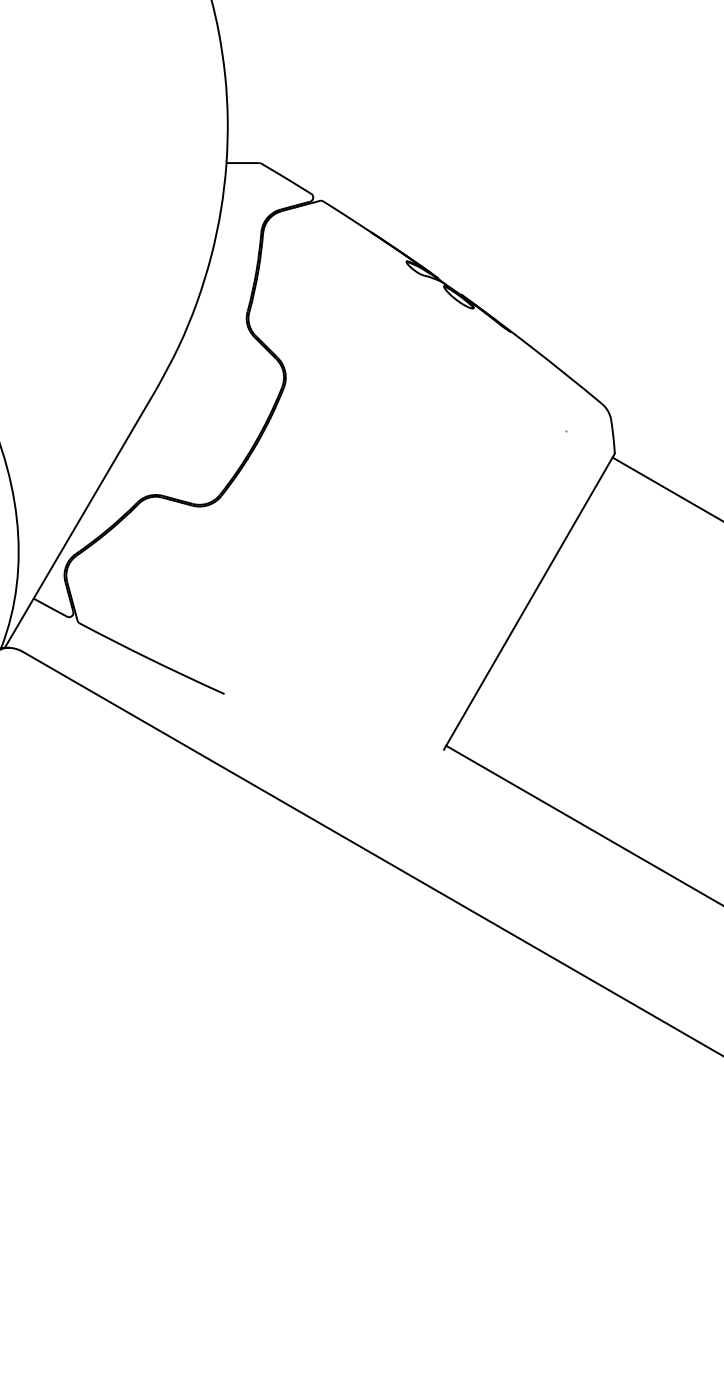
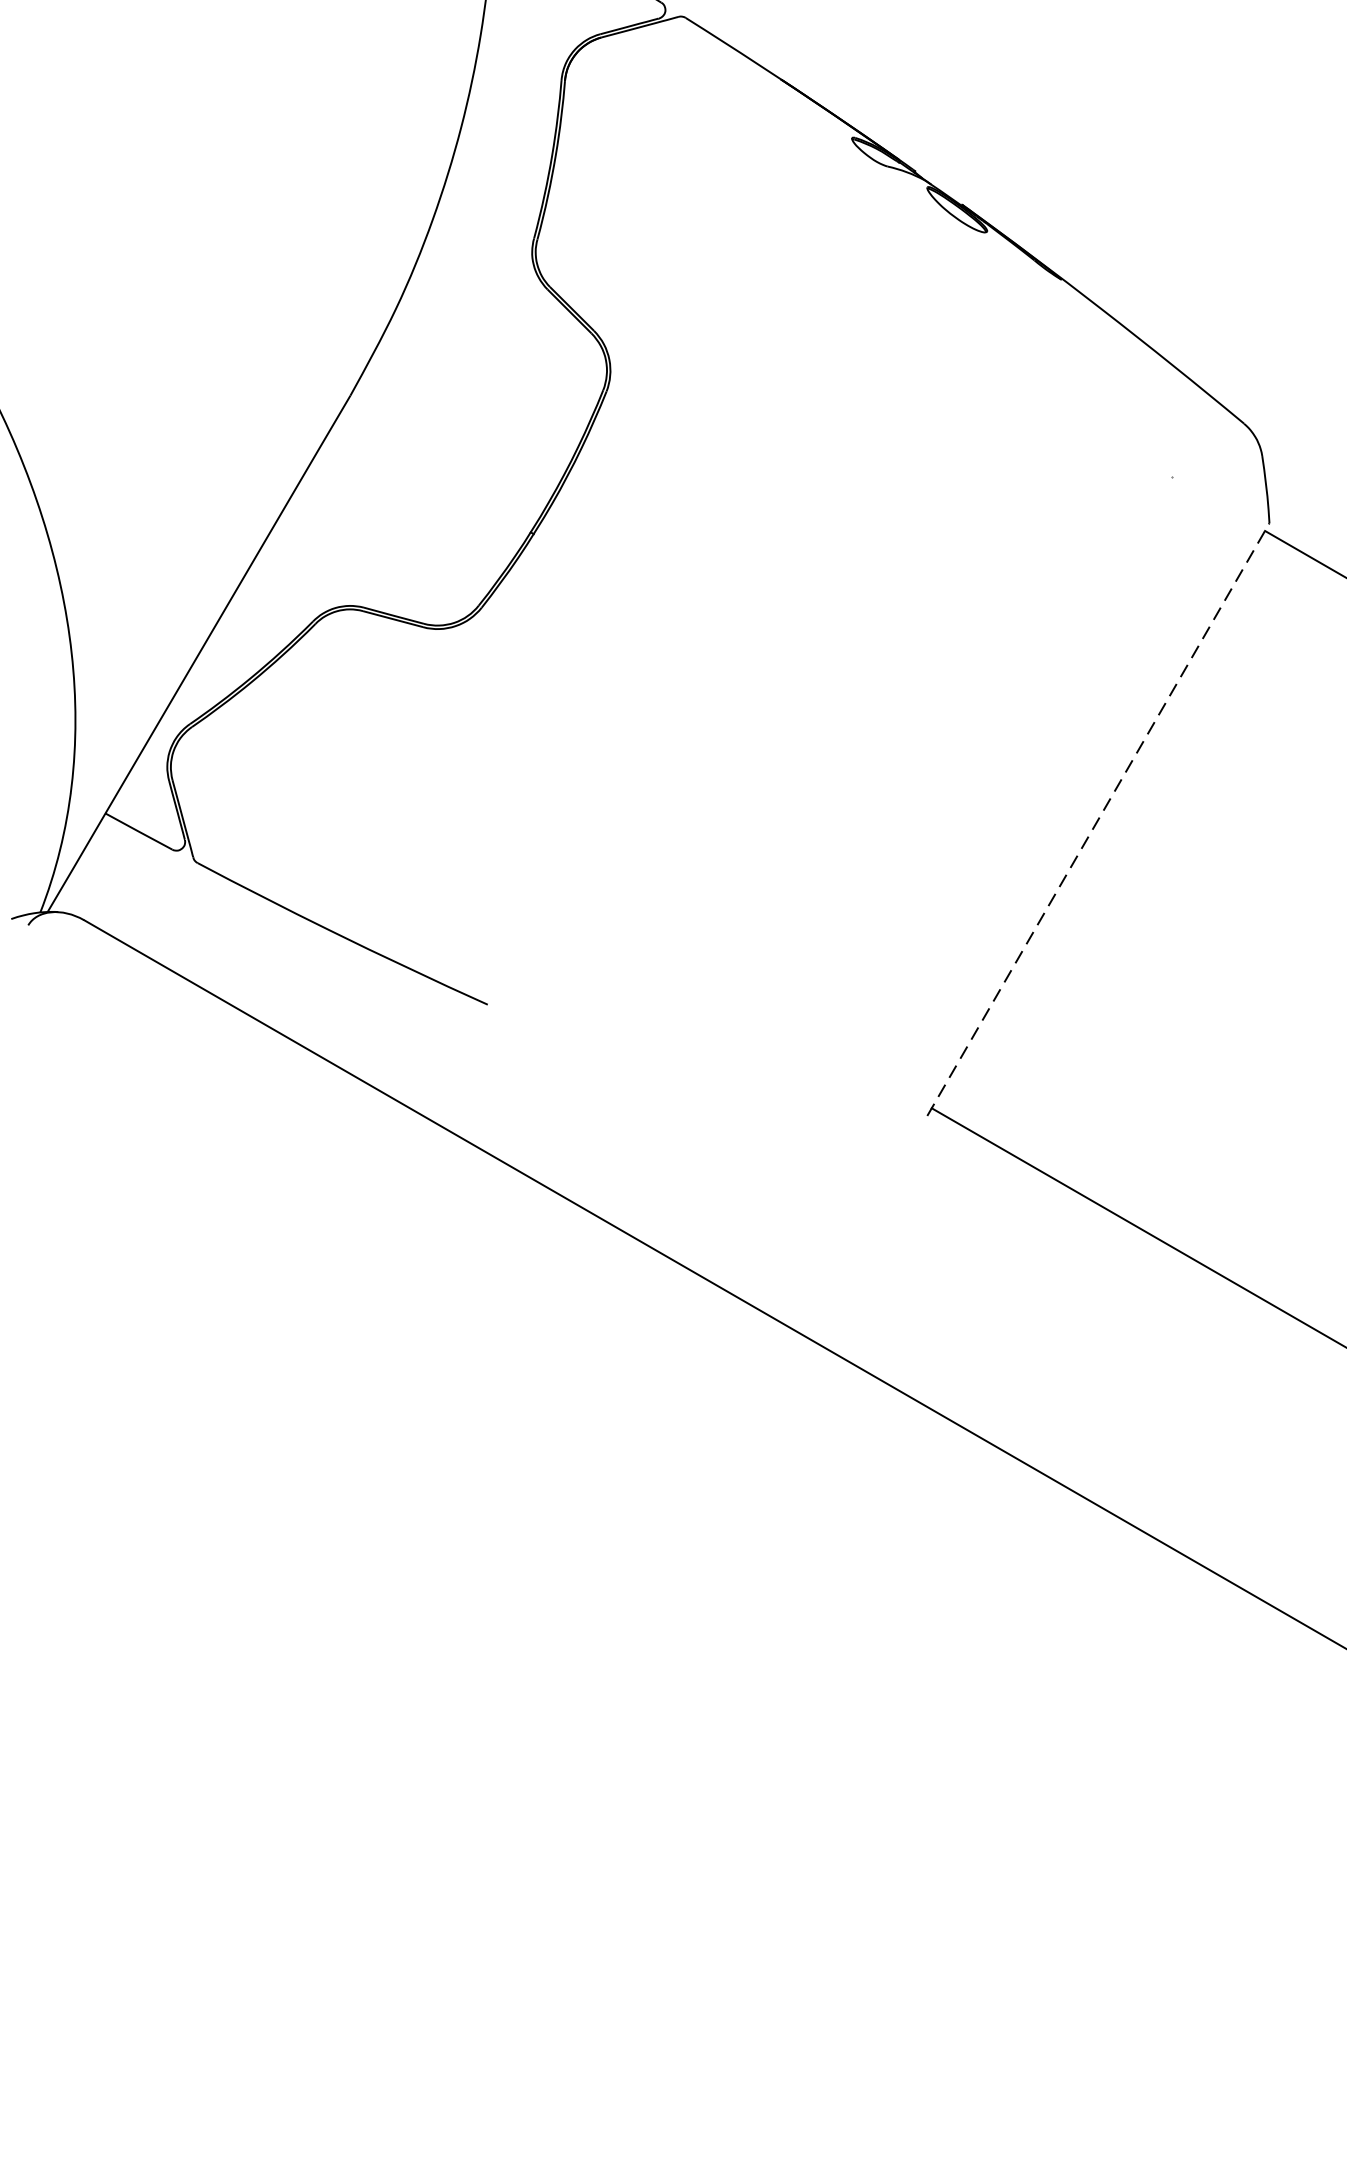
line: (529, 601) -> (1098, 819), solid -> dashed

